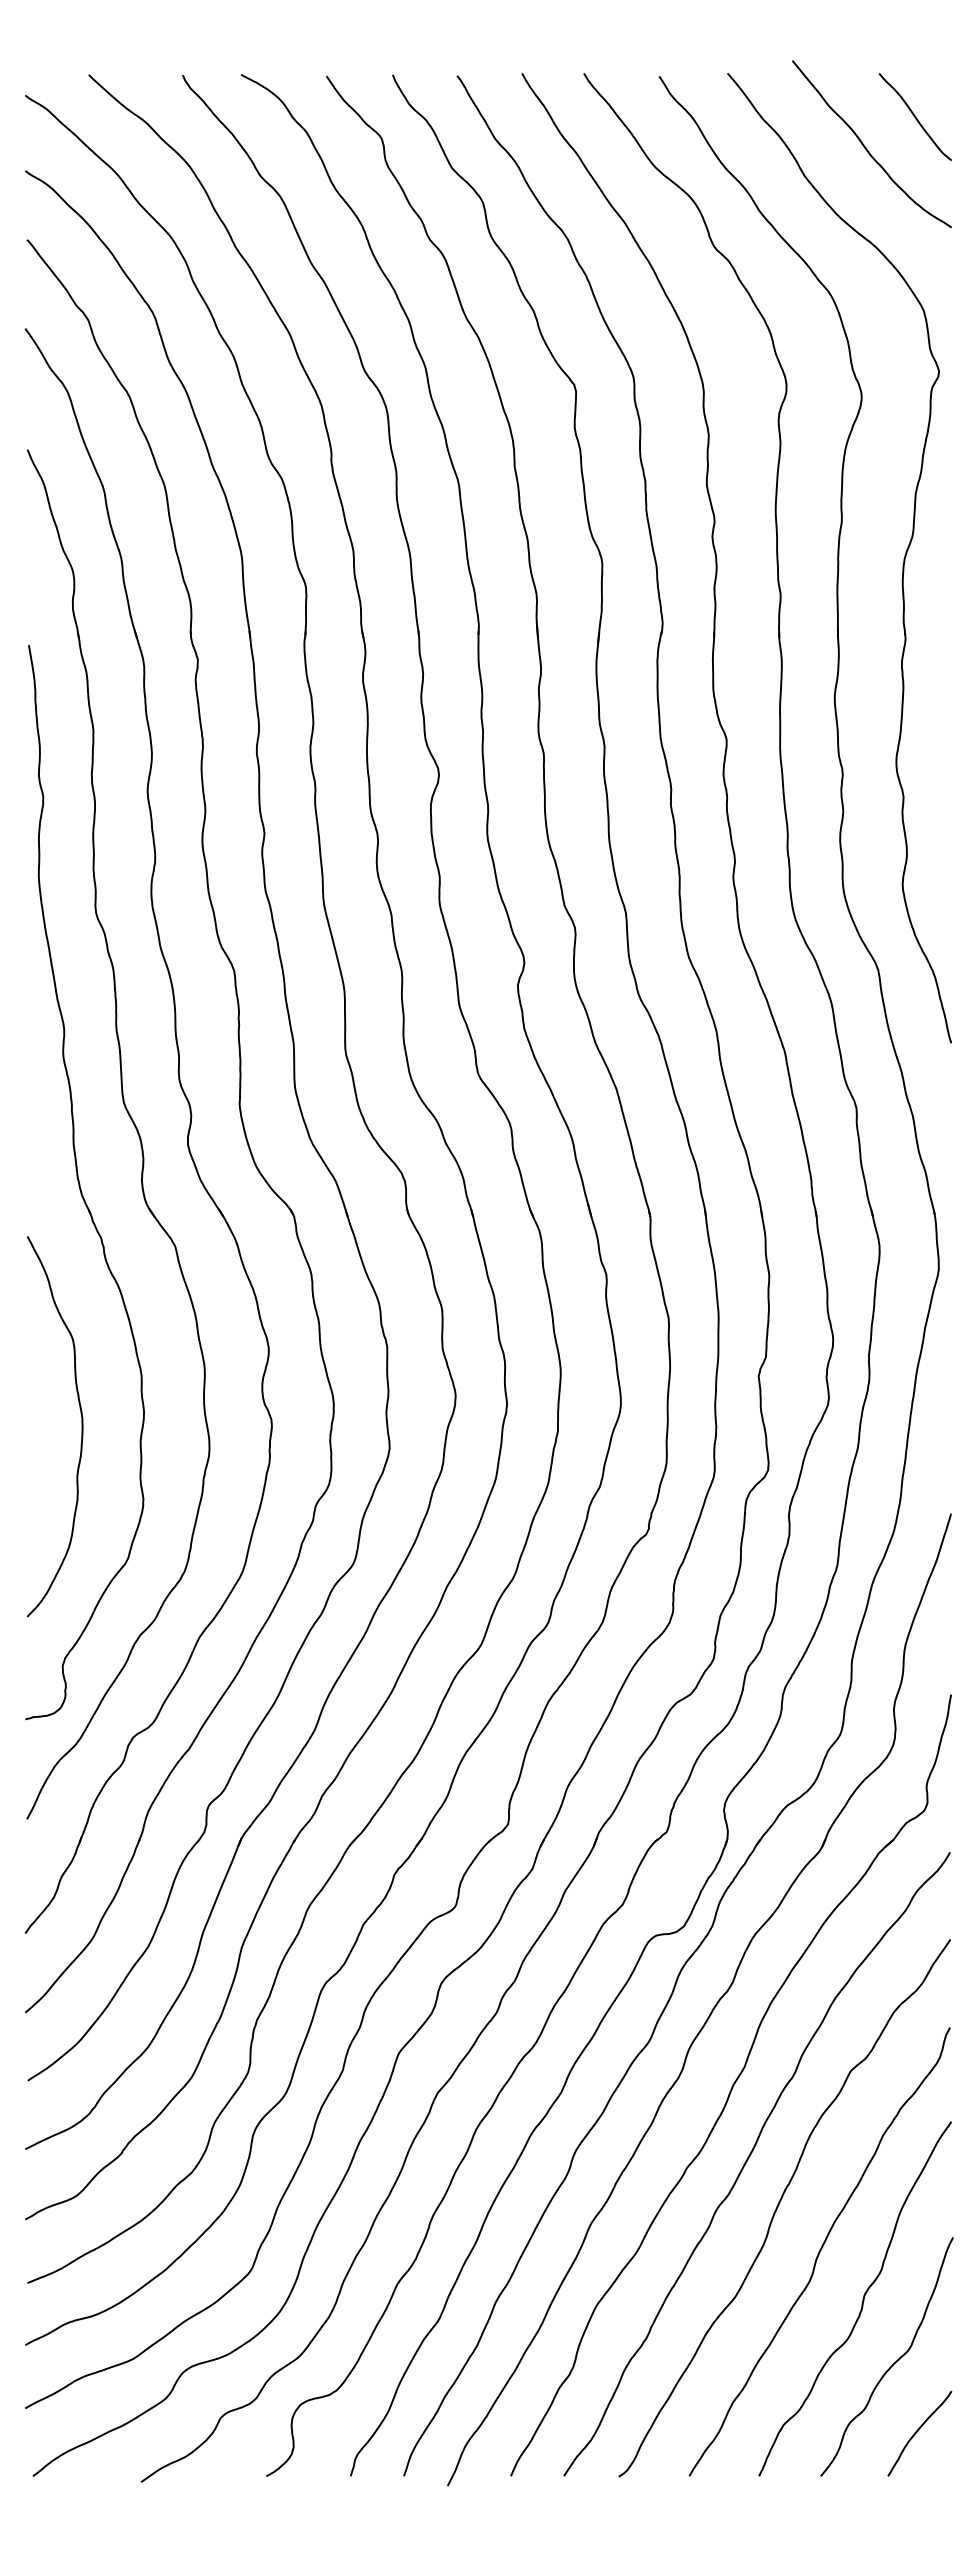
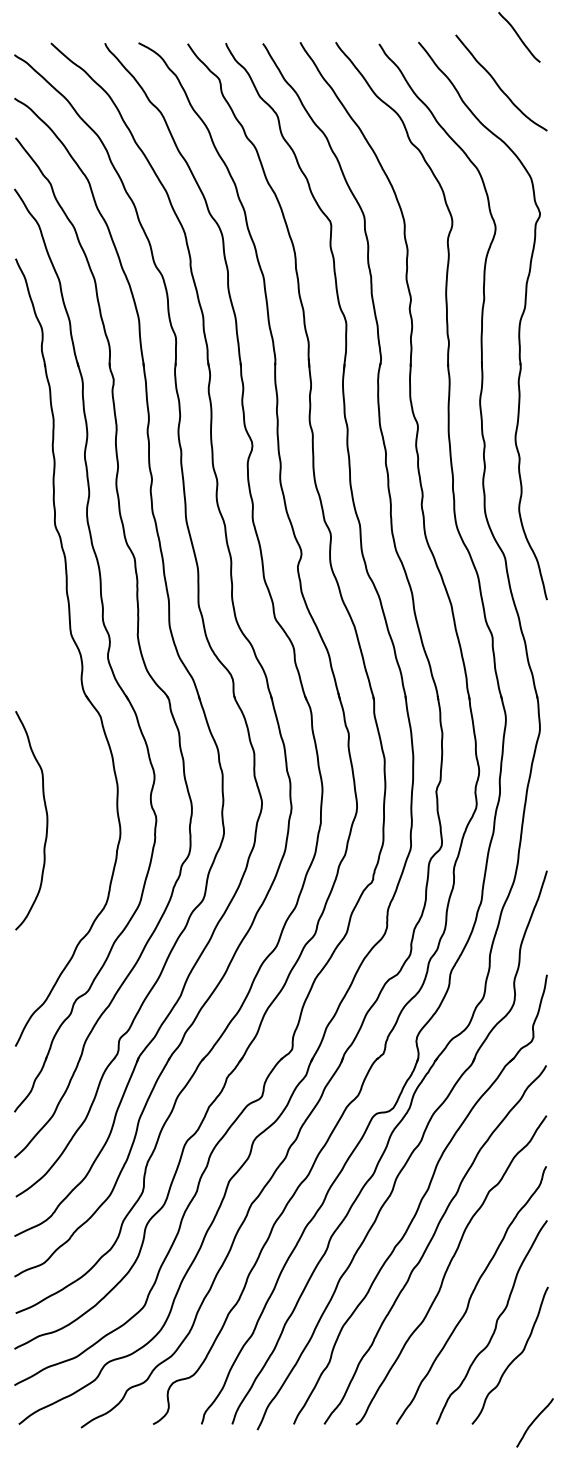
curve: (915, 117) -> (519, 37), moved
part: (84, 1182) -> (48, 680), removed
curve: (918, 2431) -> (534, 1421), moved

